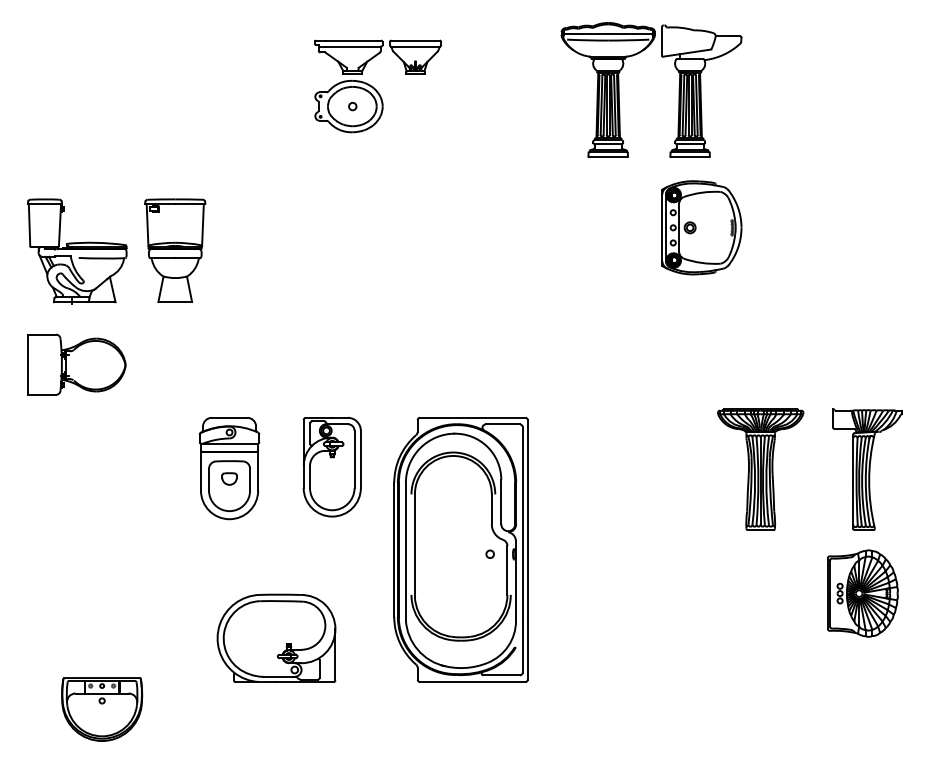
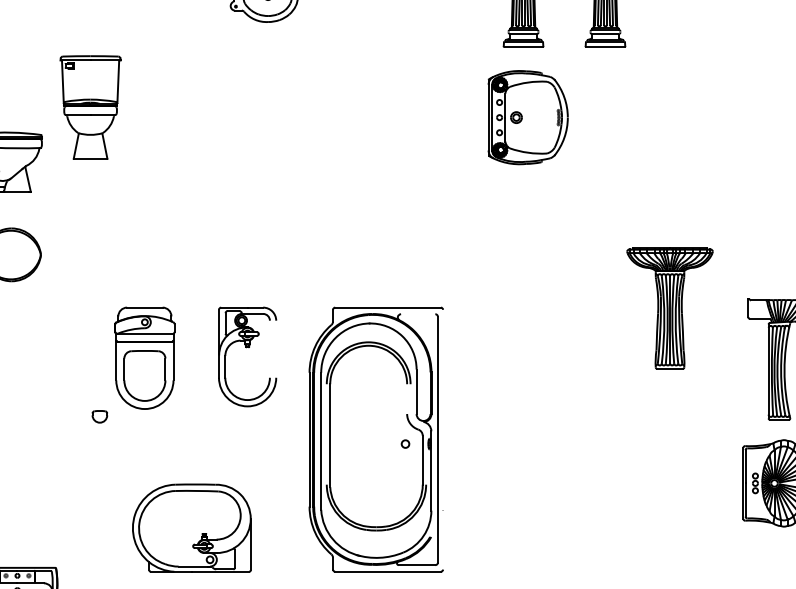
part: (701, 227) -> (527, 117), moved
part: (175, 250) -> (90, 107), moved
line: (502, 424) -> (417, 314), removed
line: (354, 458) -> (269, 348), removed
line: (360, 458) -> (275, 348), removed
part: (760, 469) -> (669, 308), moved
part: (229, 478) -> (99, 416), moved
line: (491, 509) -> (406, 399), removed
line: (527, 549) -> (442, 439), removed

